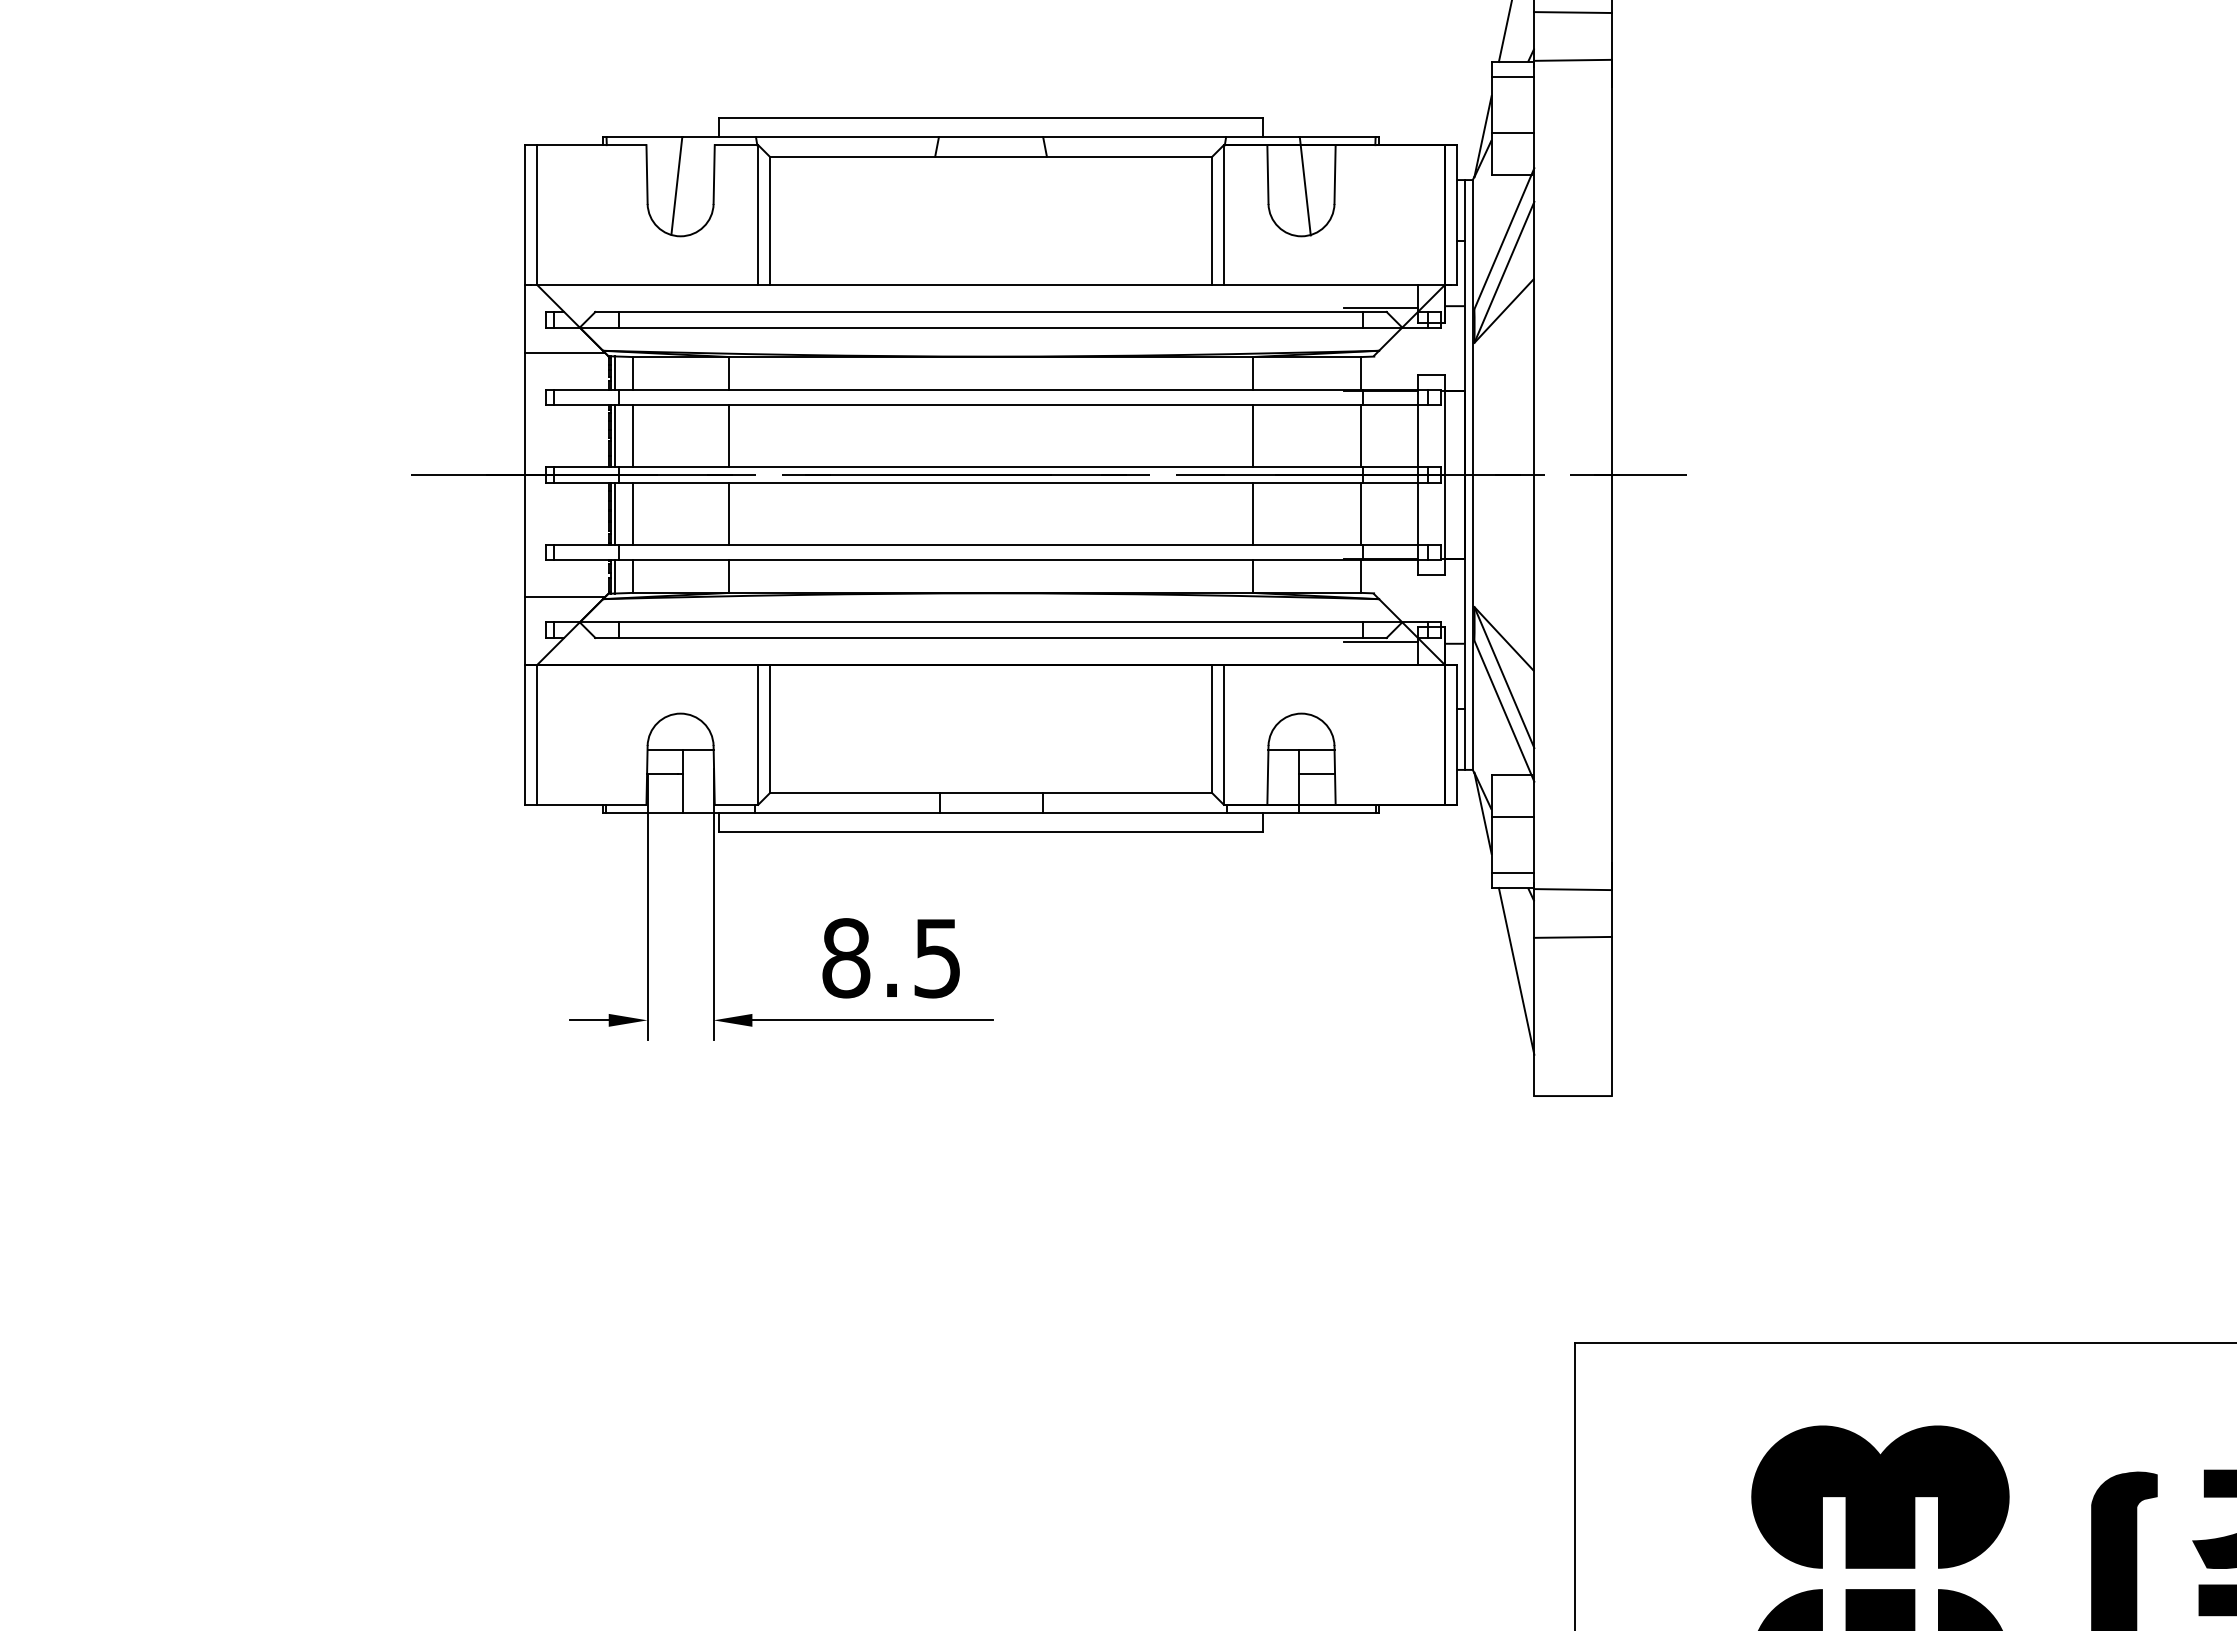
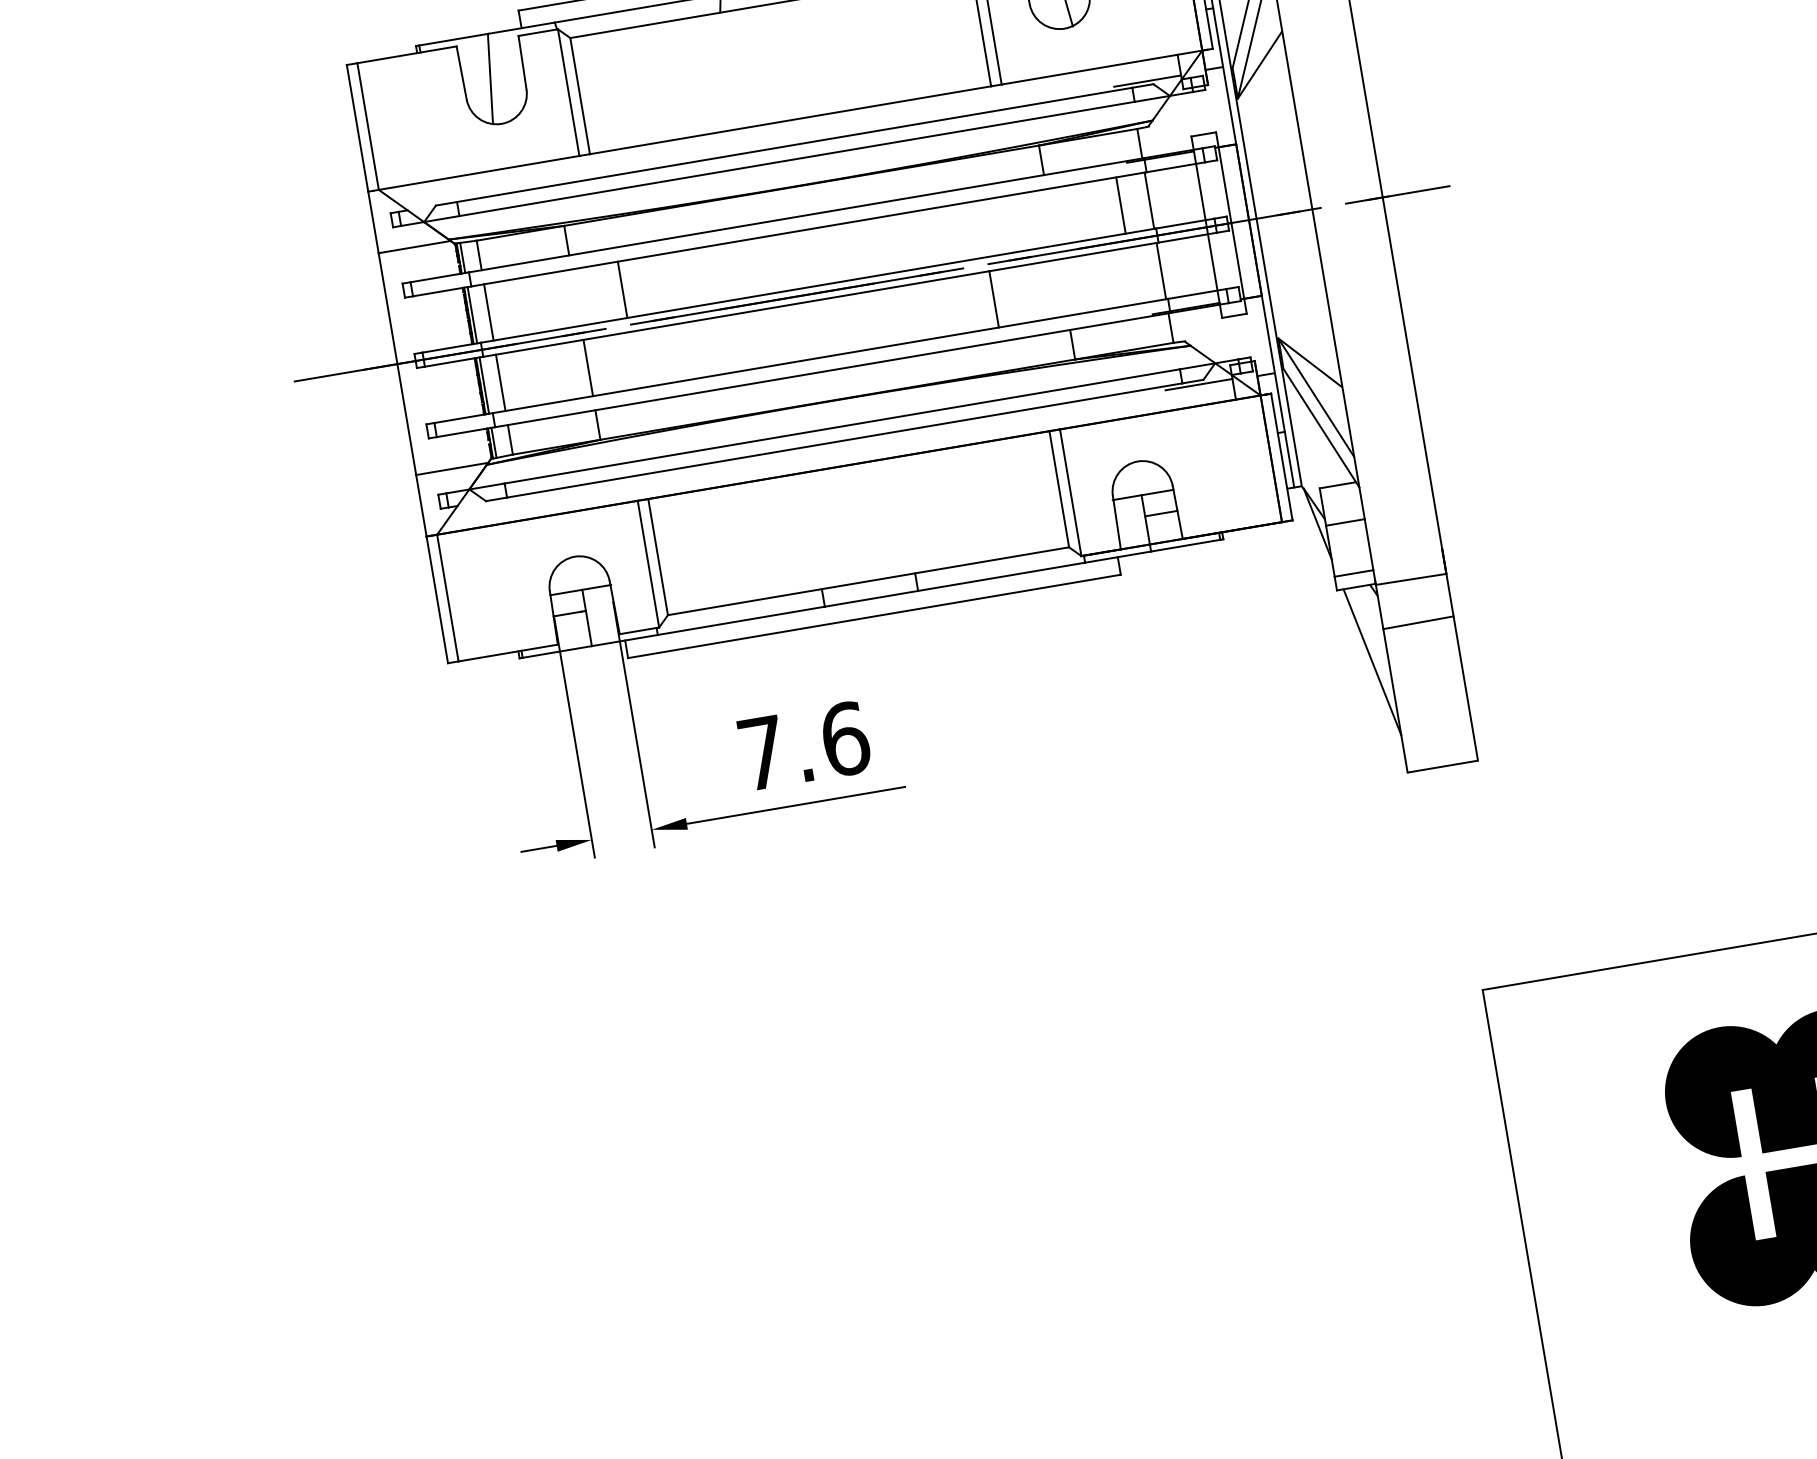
line: (729, 436) -> (622, 290), moved
line: (1252, 436) -> (1120, 205), moved
line: (1252, 513) -> (993, 299), moved
text: (892, 958) -> (804, 746), 8.5 -> 7.6

